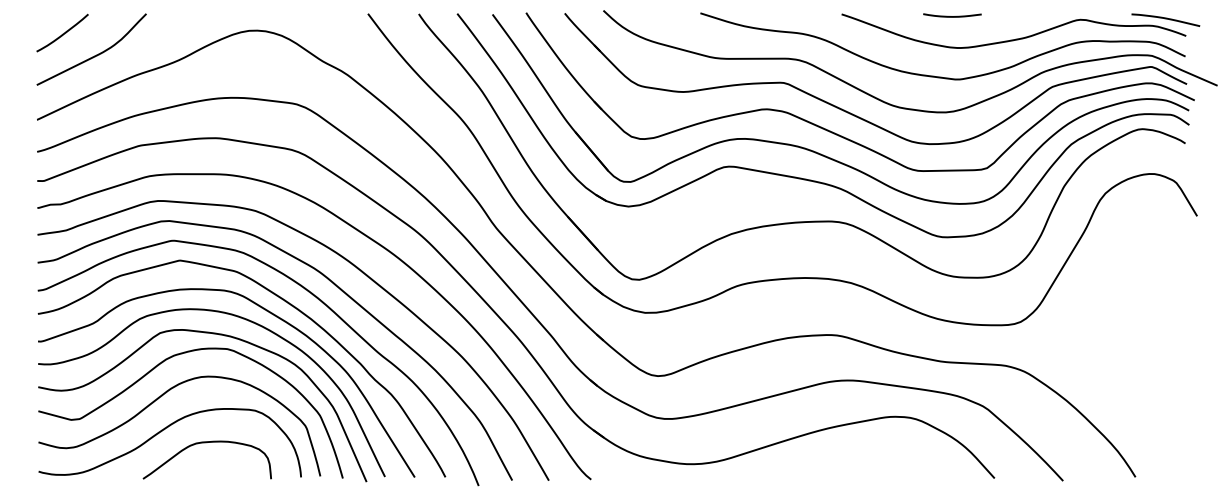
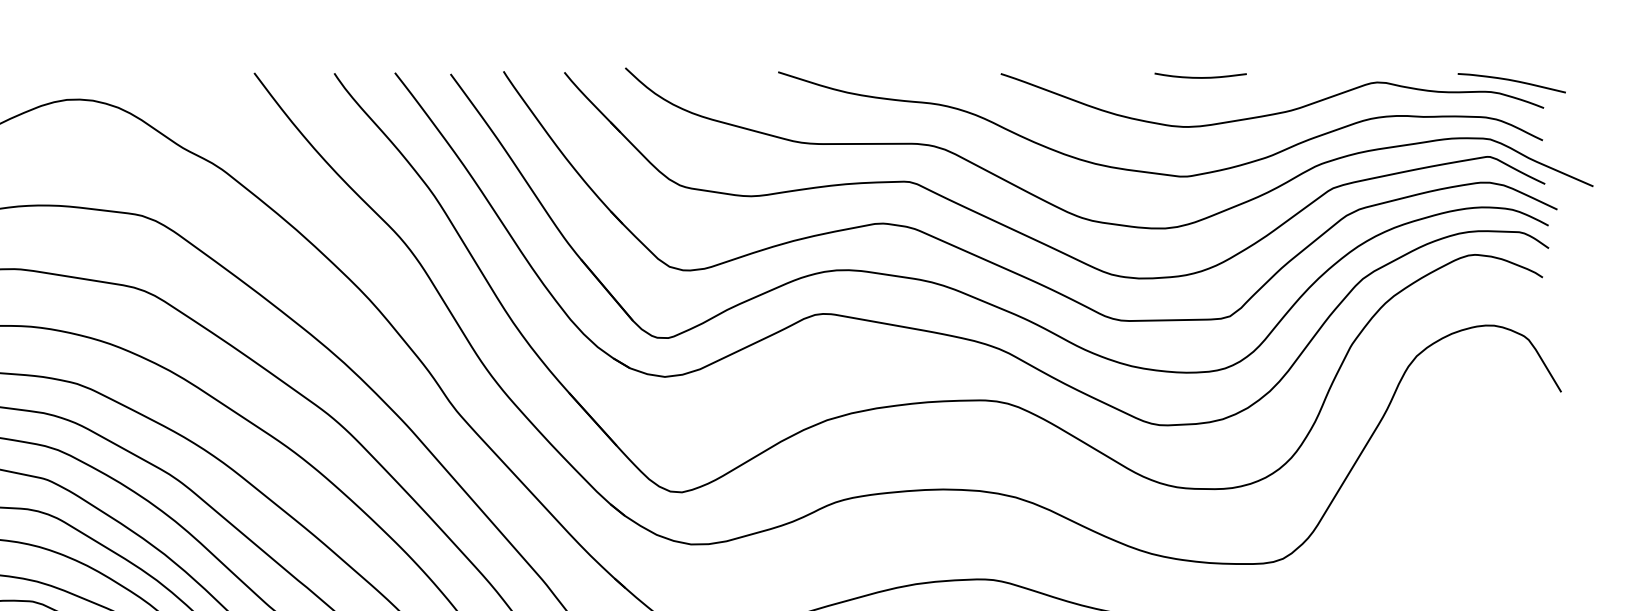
curve: (952, 16) -> (1200, 77), moved

